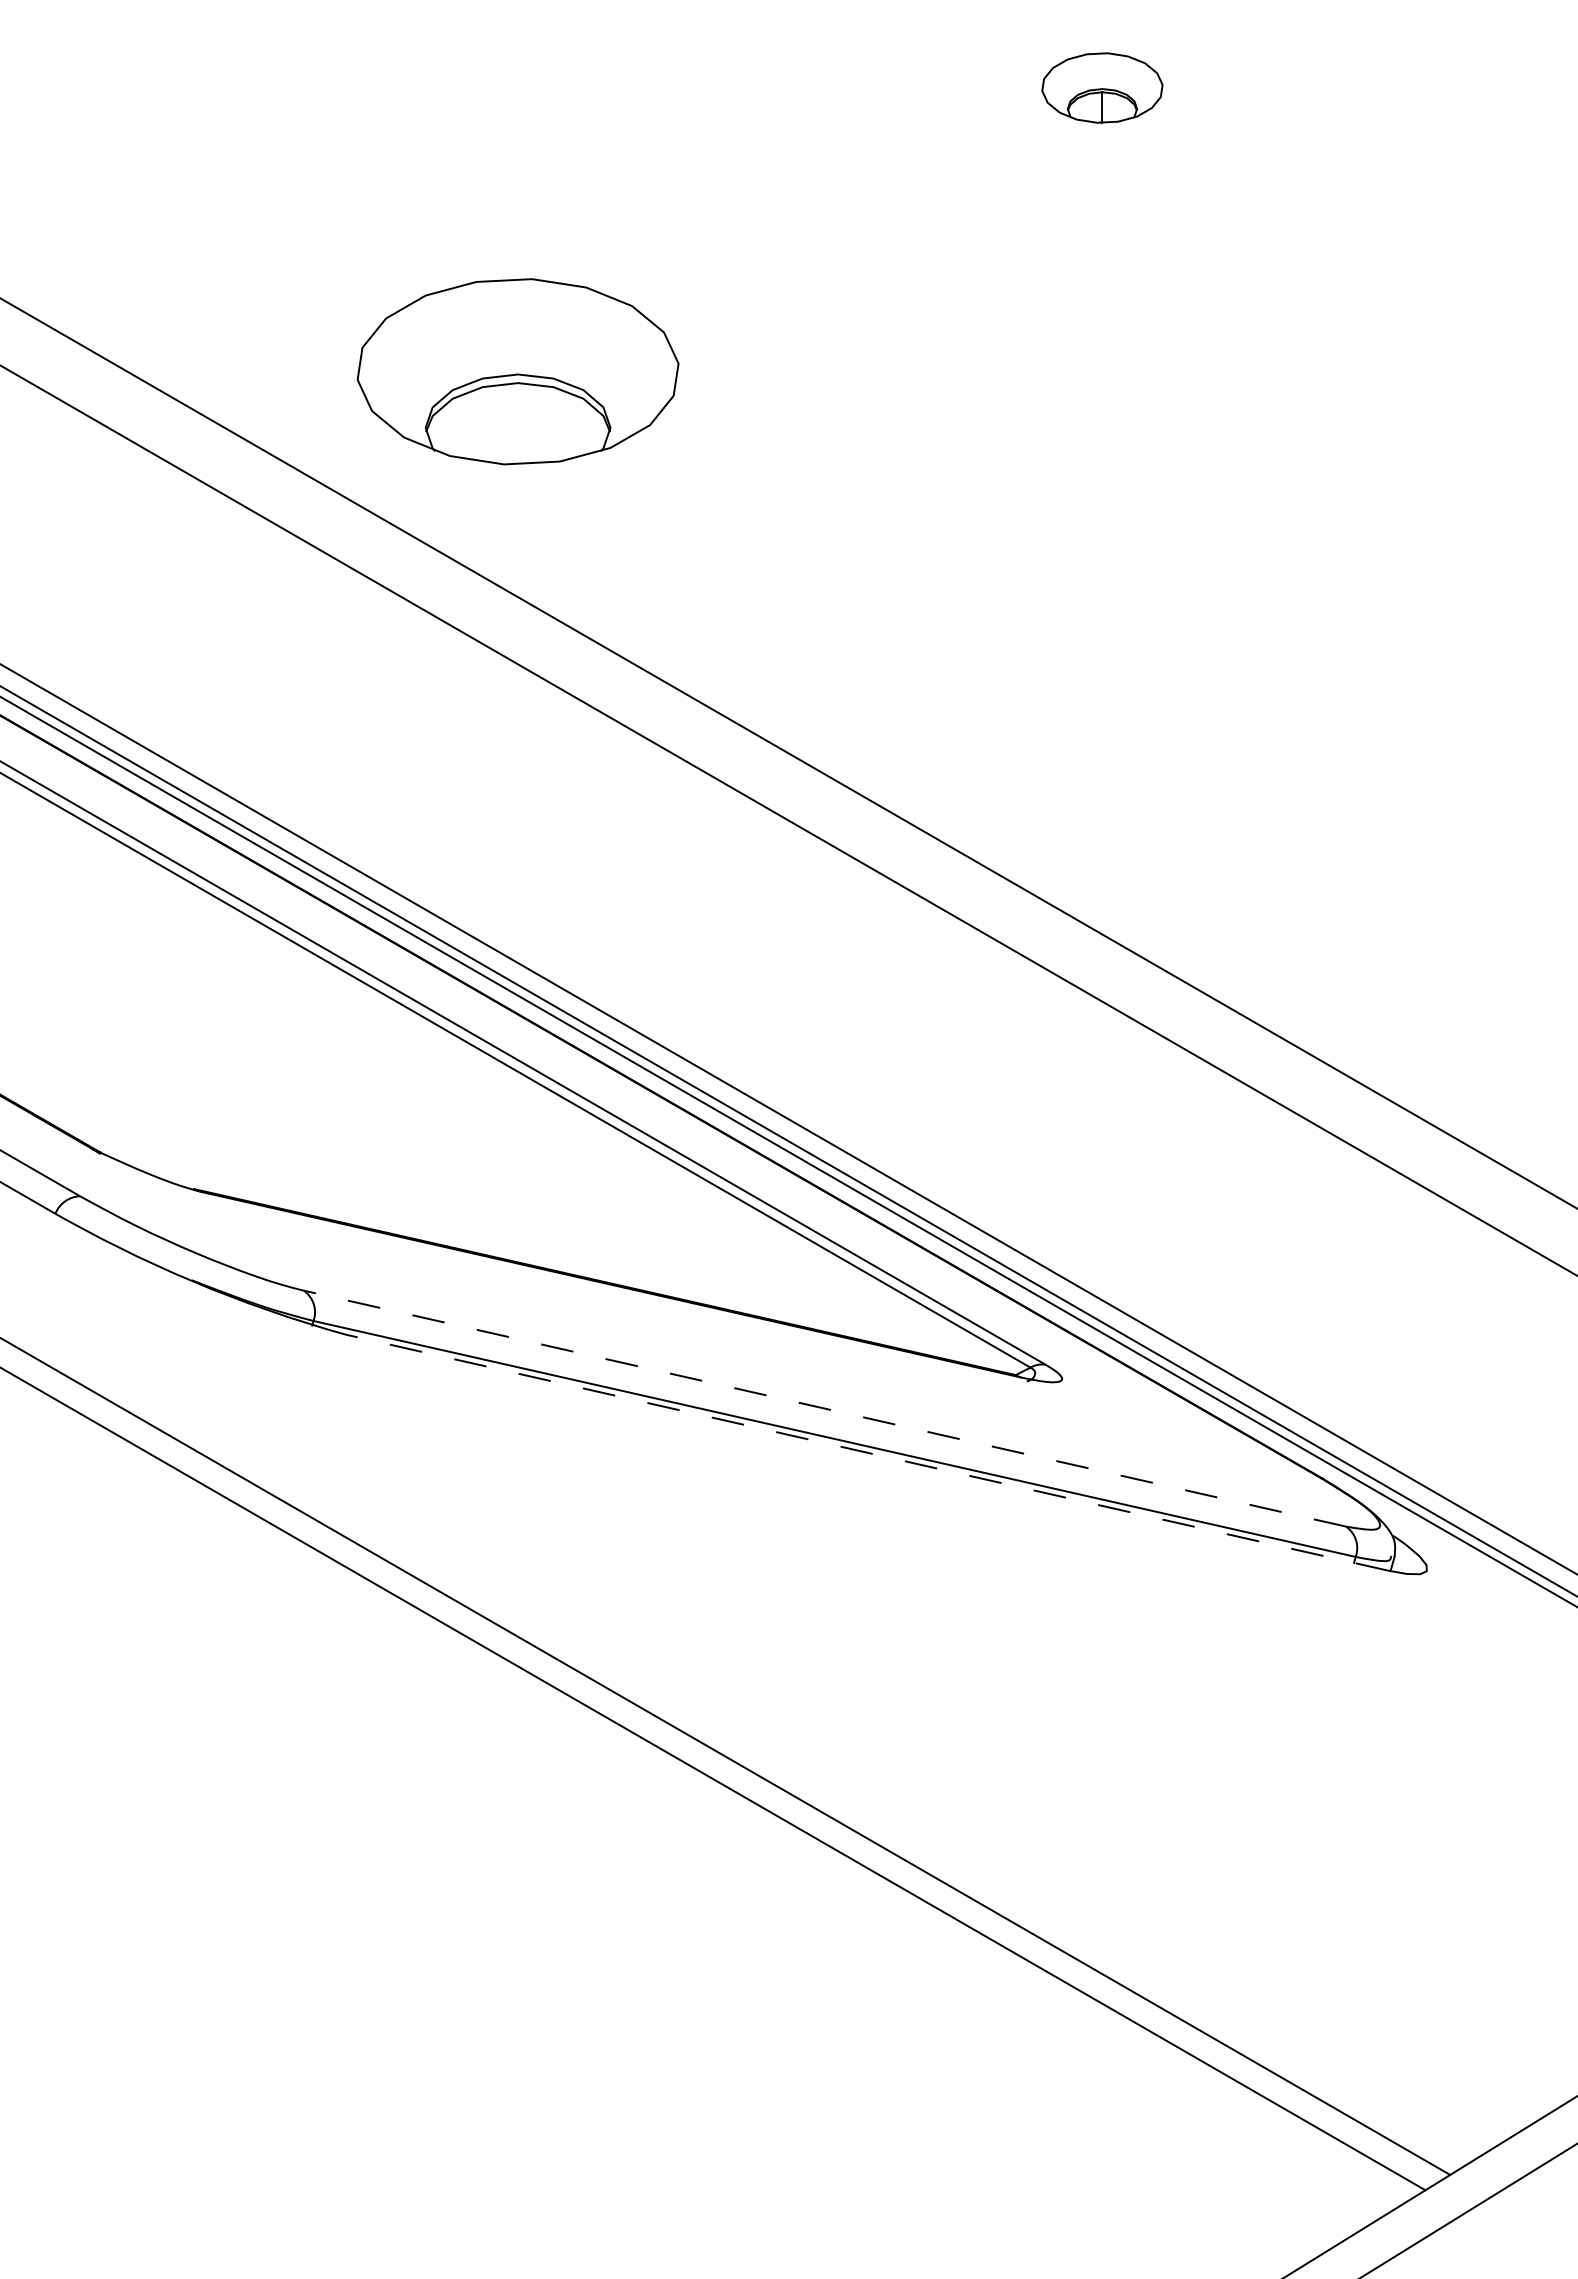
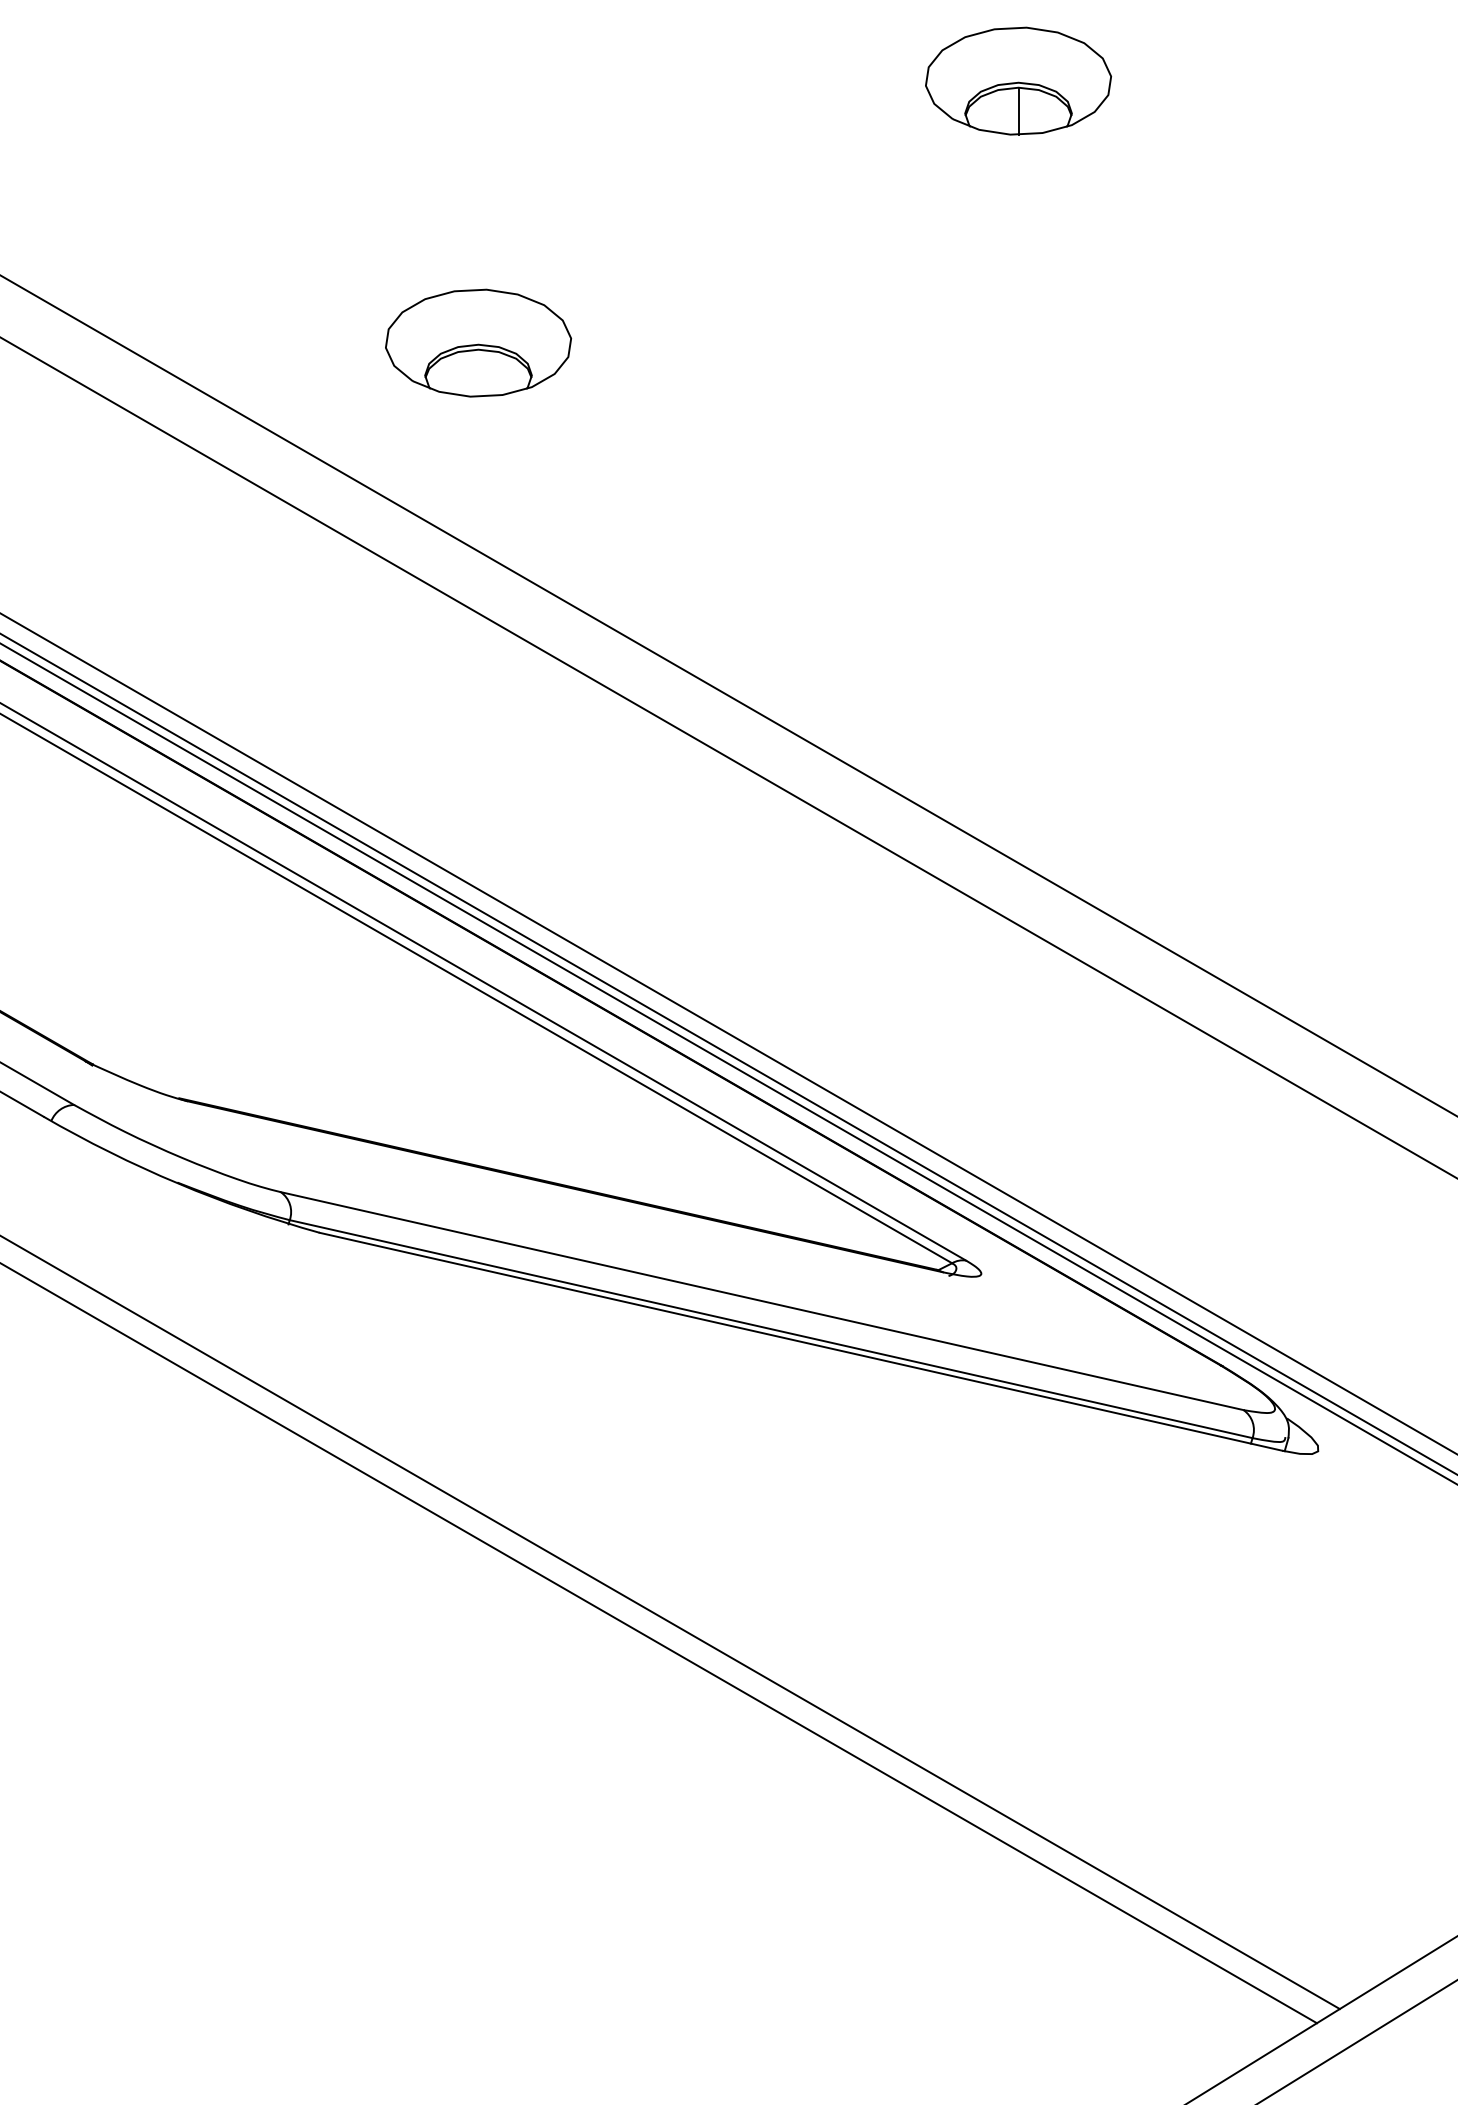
part: (1102, 87) -> (1018, 80), size x1.67
part: (517, 371) -> (478, 343), size x0.62
line: (824, 1408) -> (761, 1301), dashed -> solid
line: (866, 1452) -> (800, 1341), dashed -> solid

